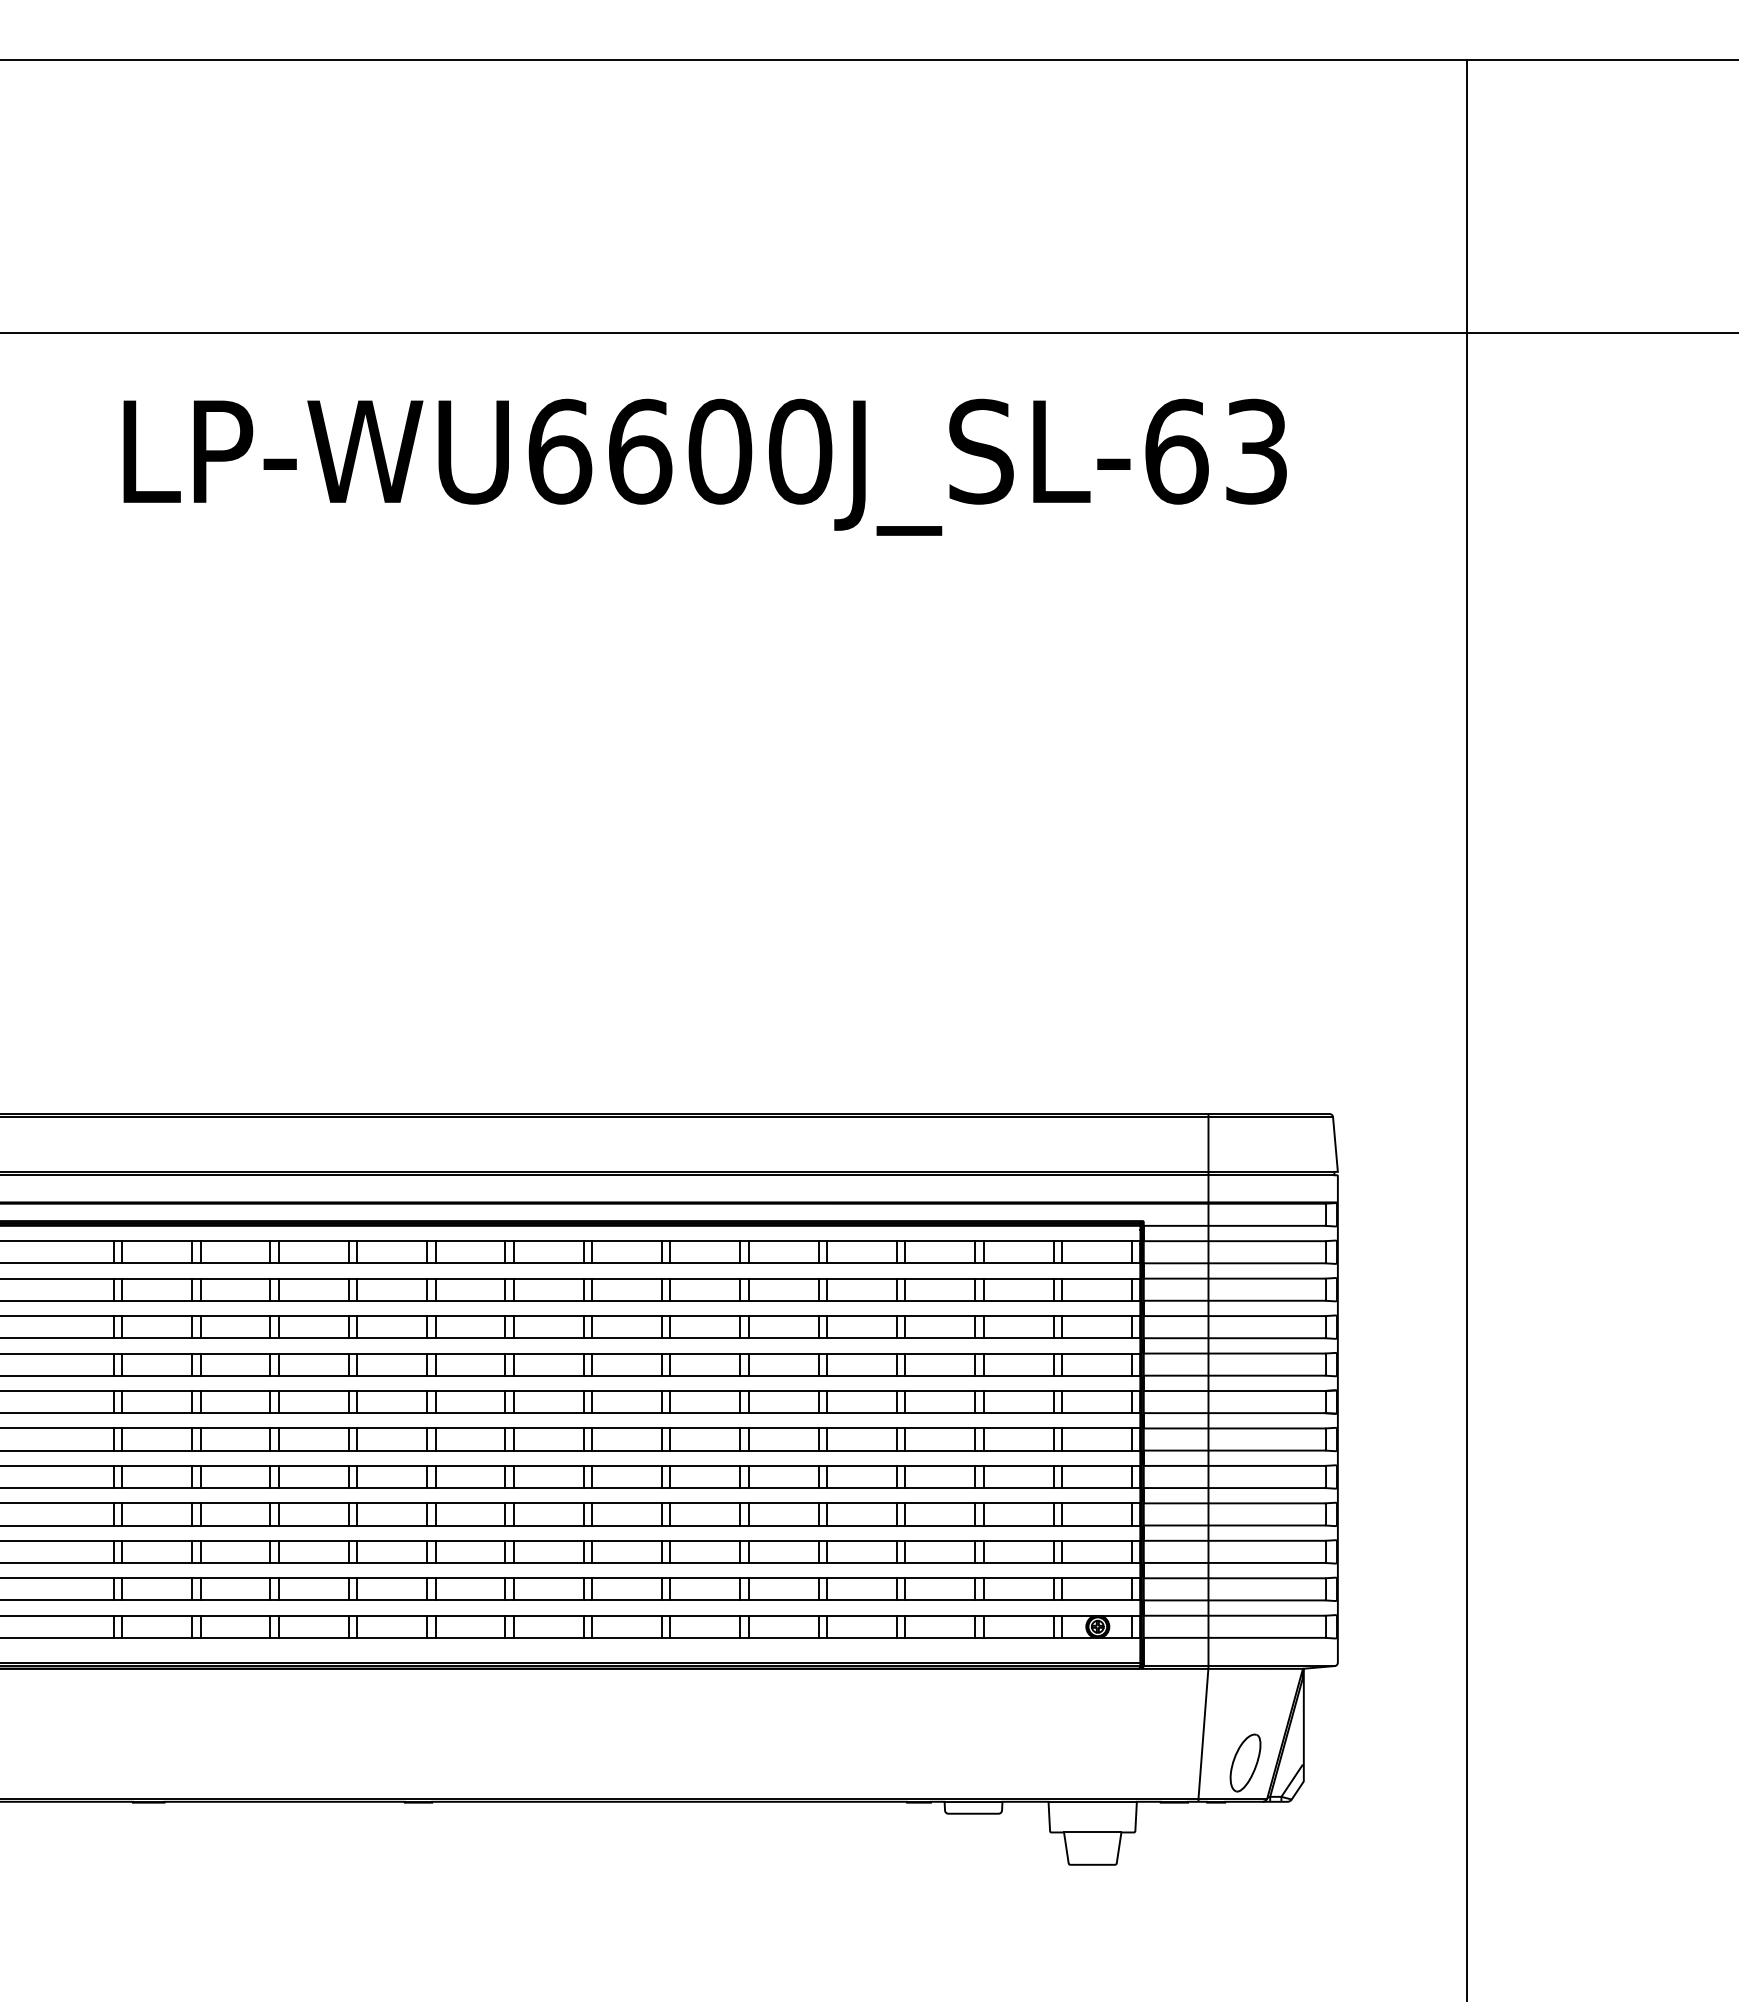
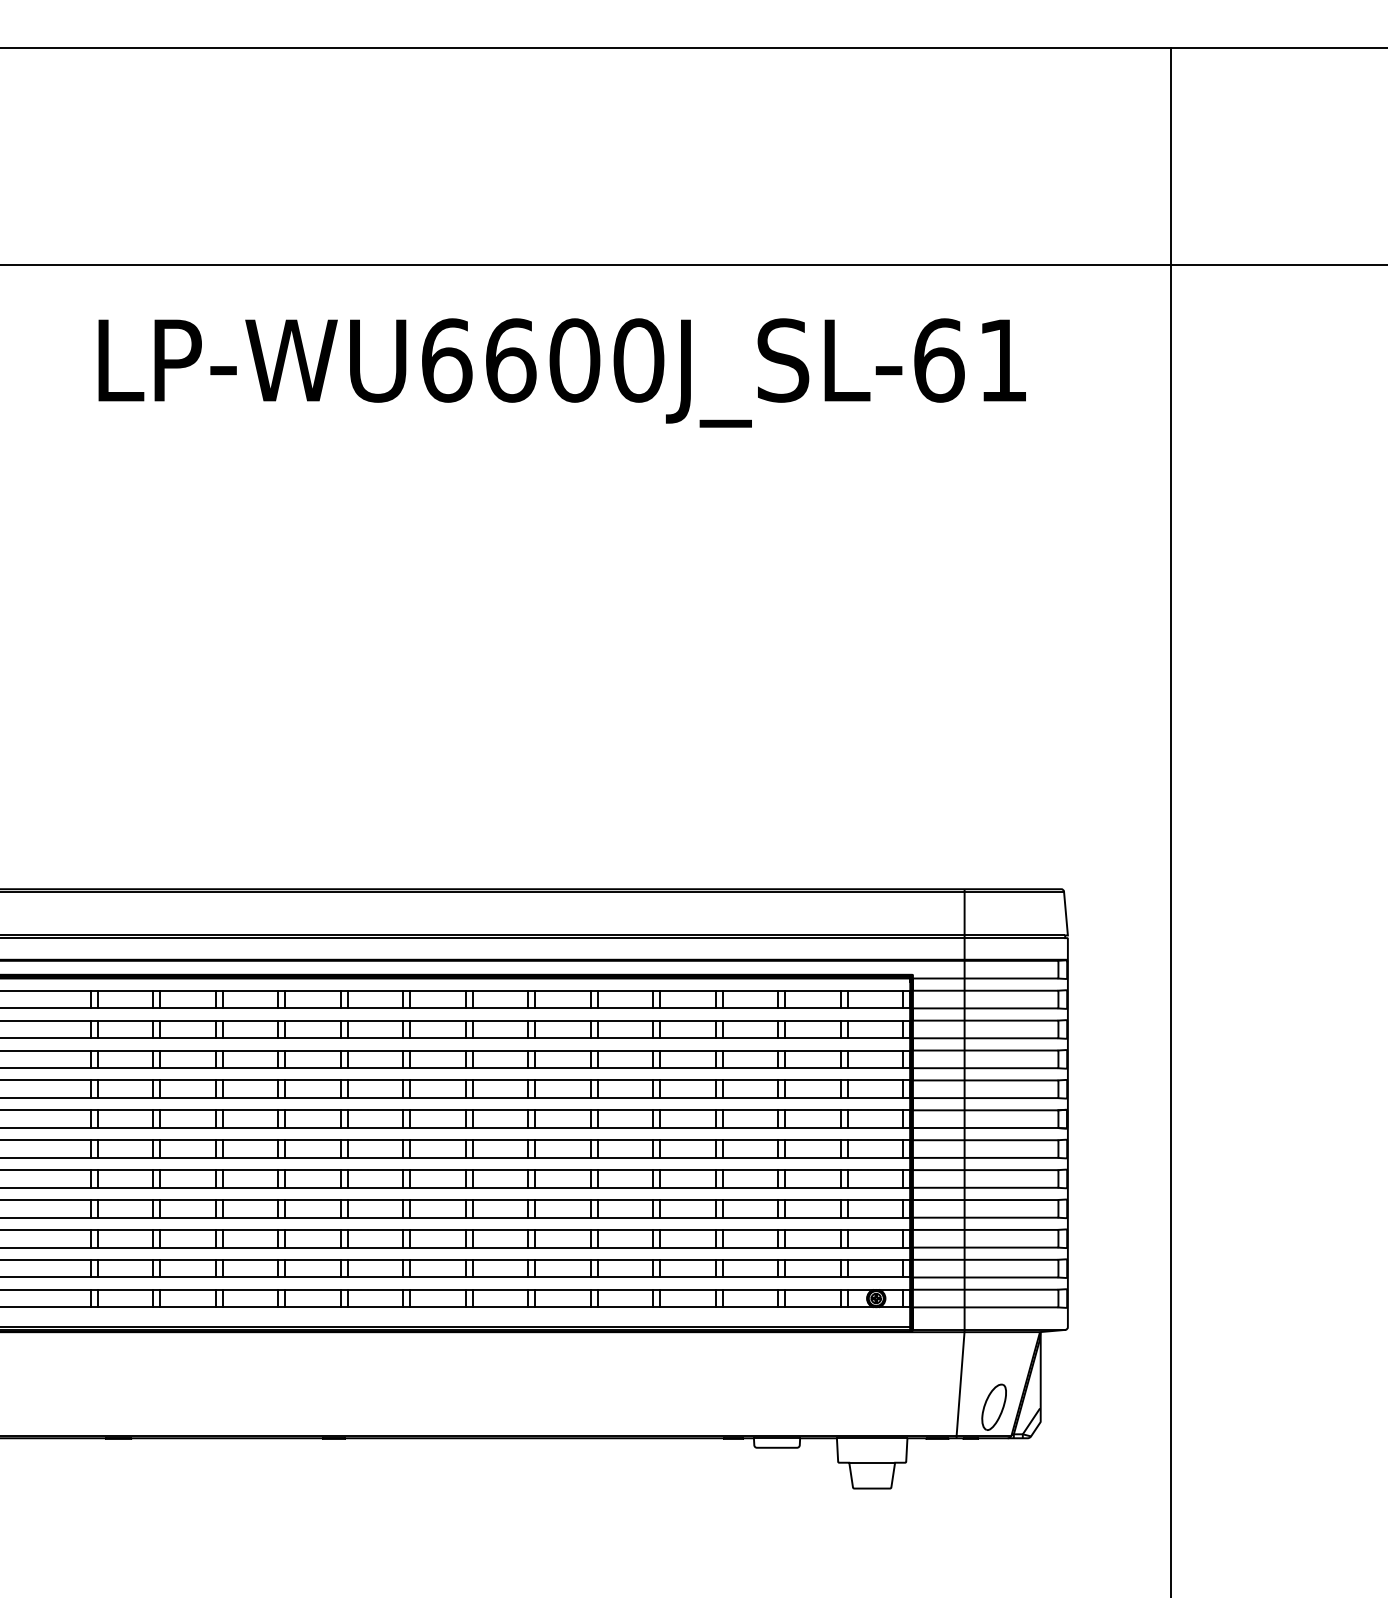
text: (1257, 451) -> (1003, 360), LP-WU6600J_SL-63 -> LP-WU6600J_SL-61

